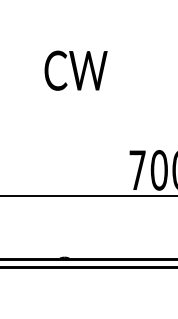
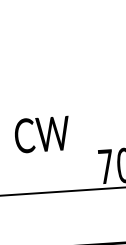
text: (75, 70) -> (41, 134), moved

